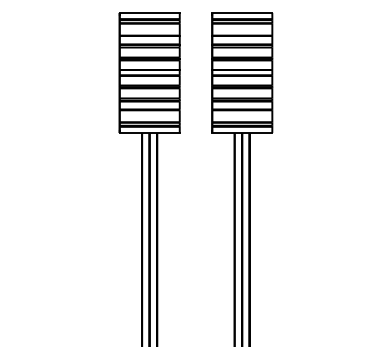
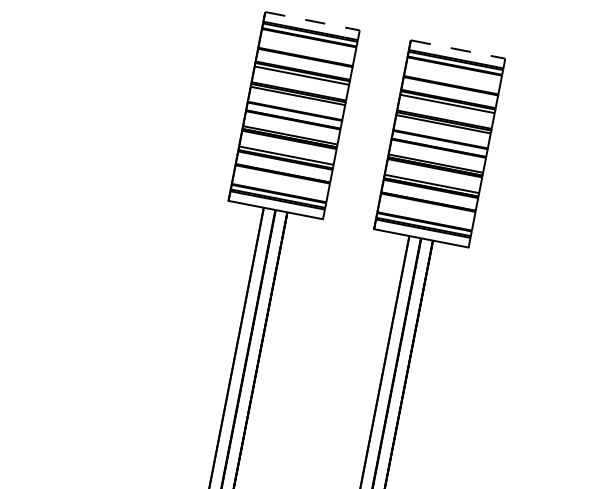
line: (150, 12) -> (313, 20), solid -> dashed
line: (242, 12) -> (458, 48), solid -> dashed

